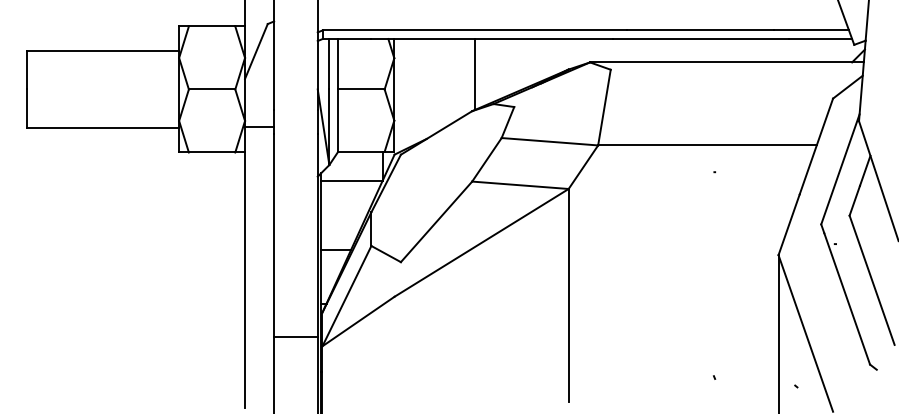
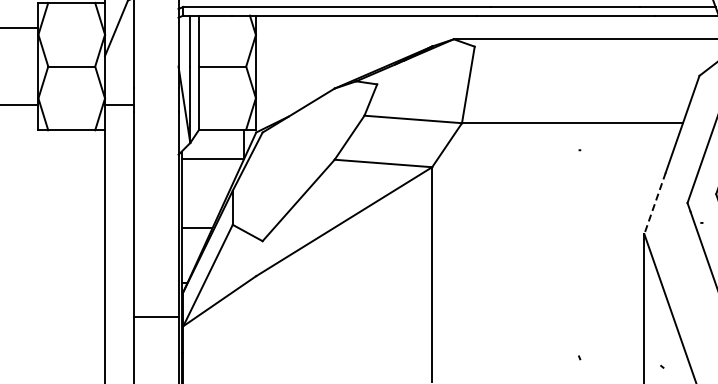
line: (474, 74) -> (337, 51), removed
line: (788, 225) -> (654, 204), solid -> dashed

